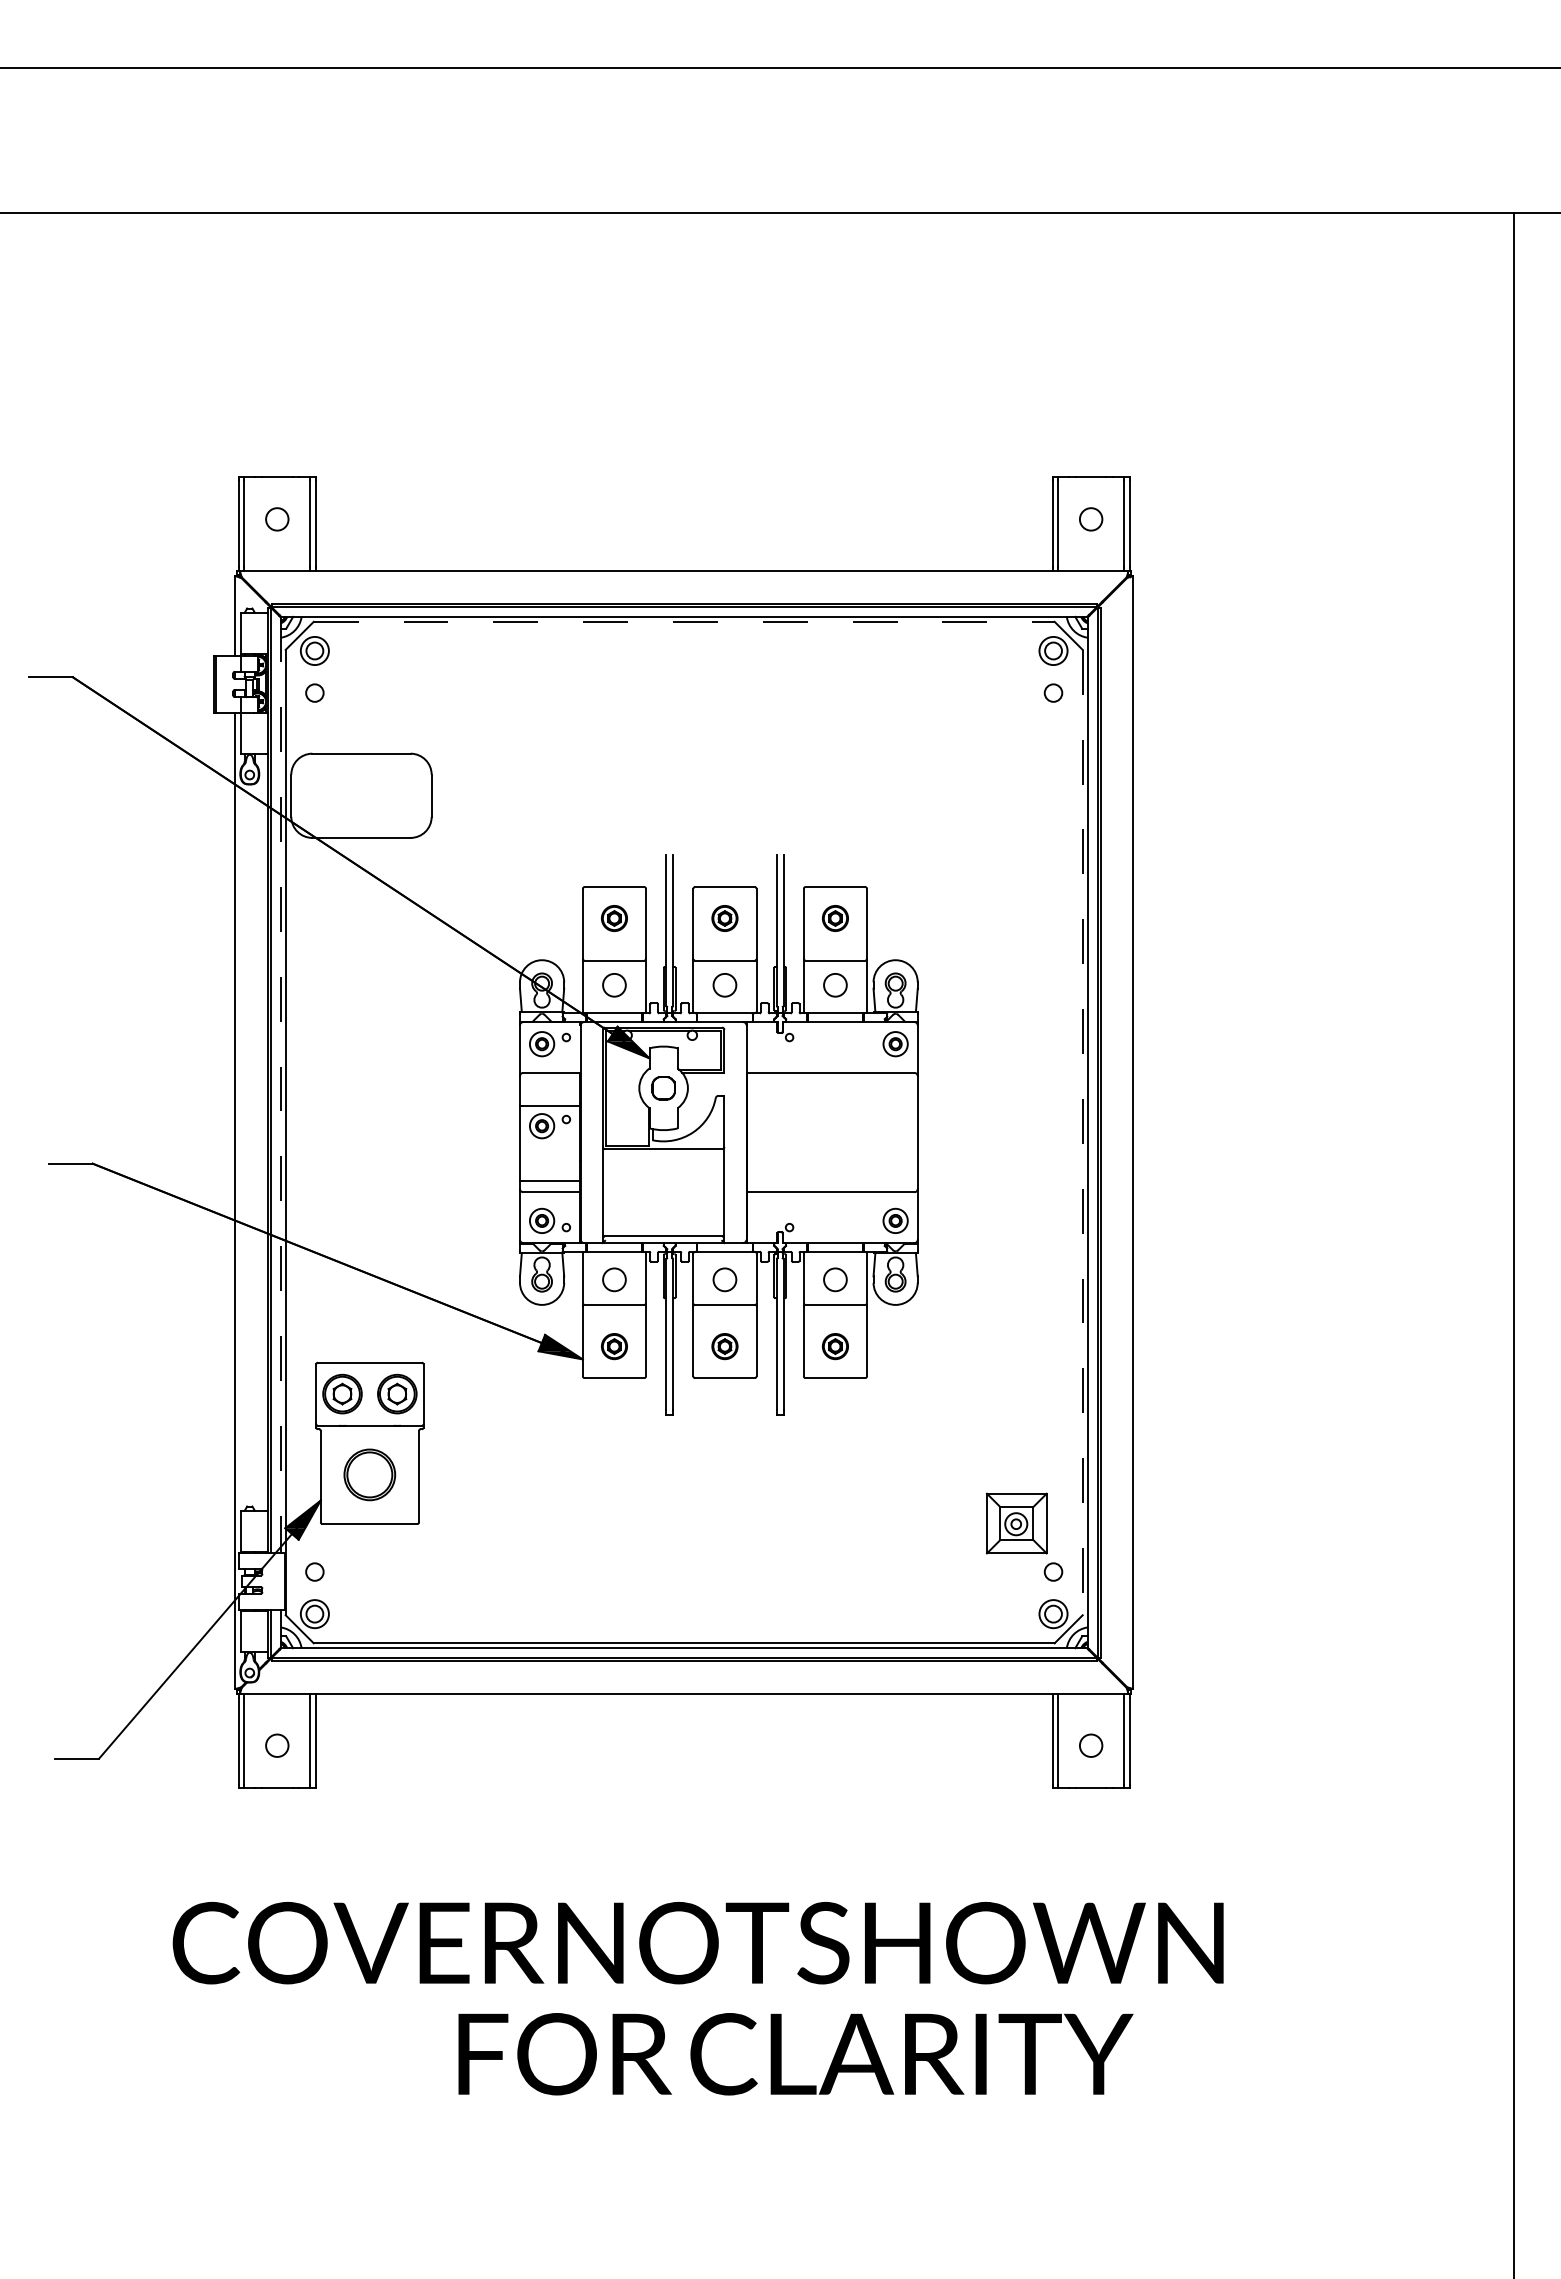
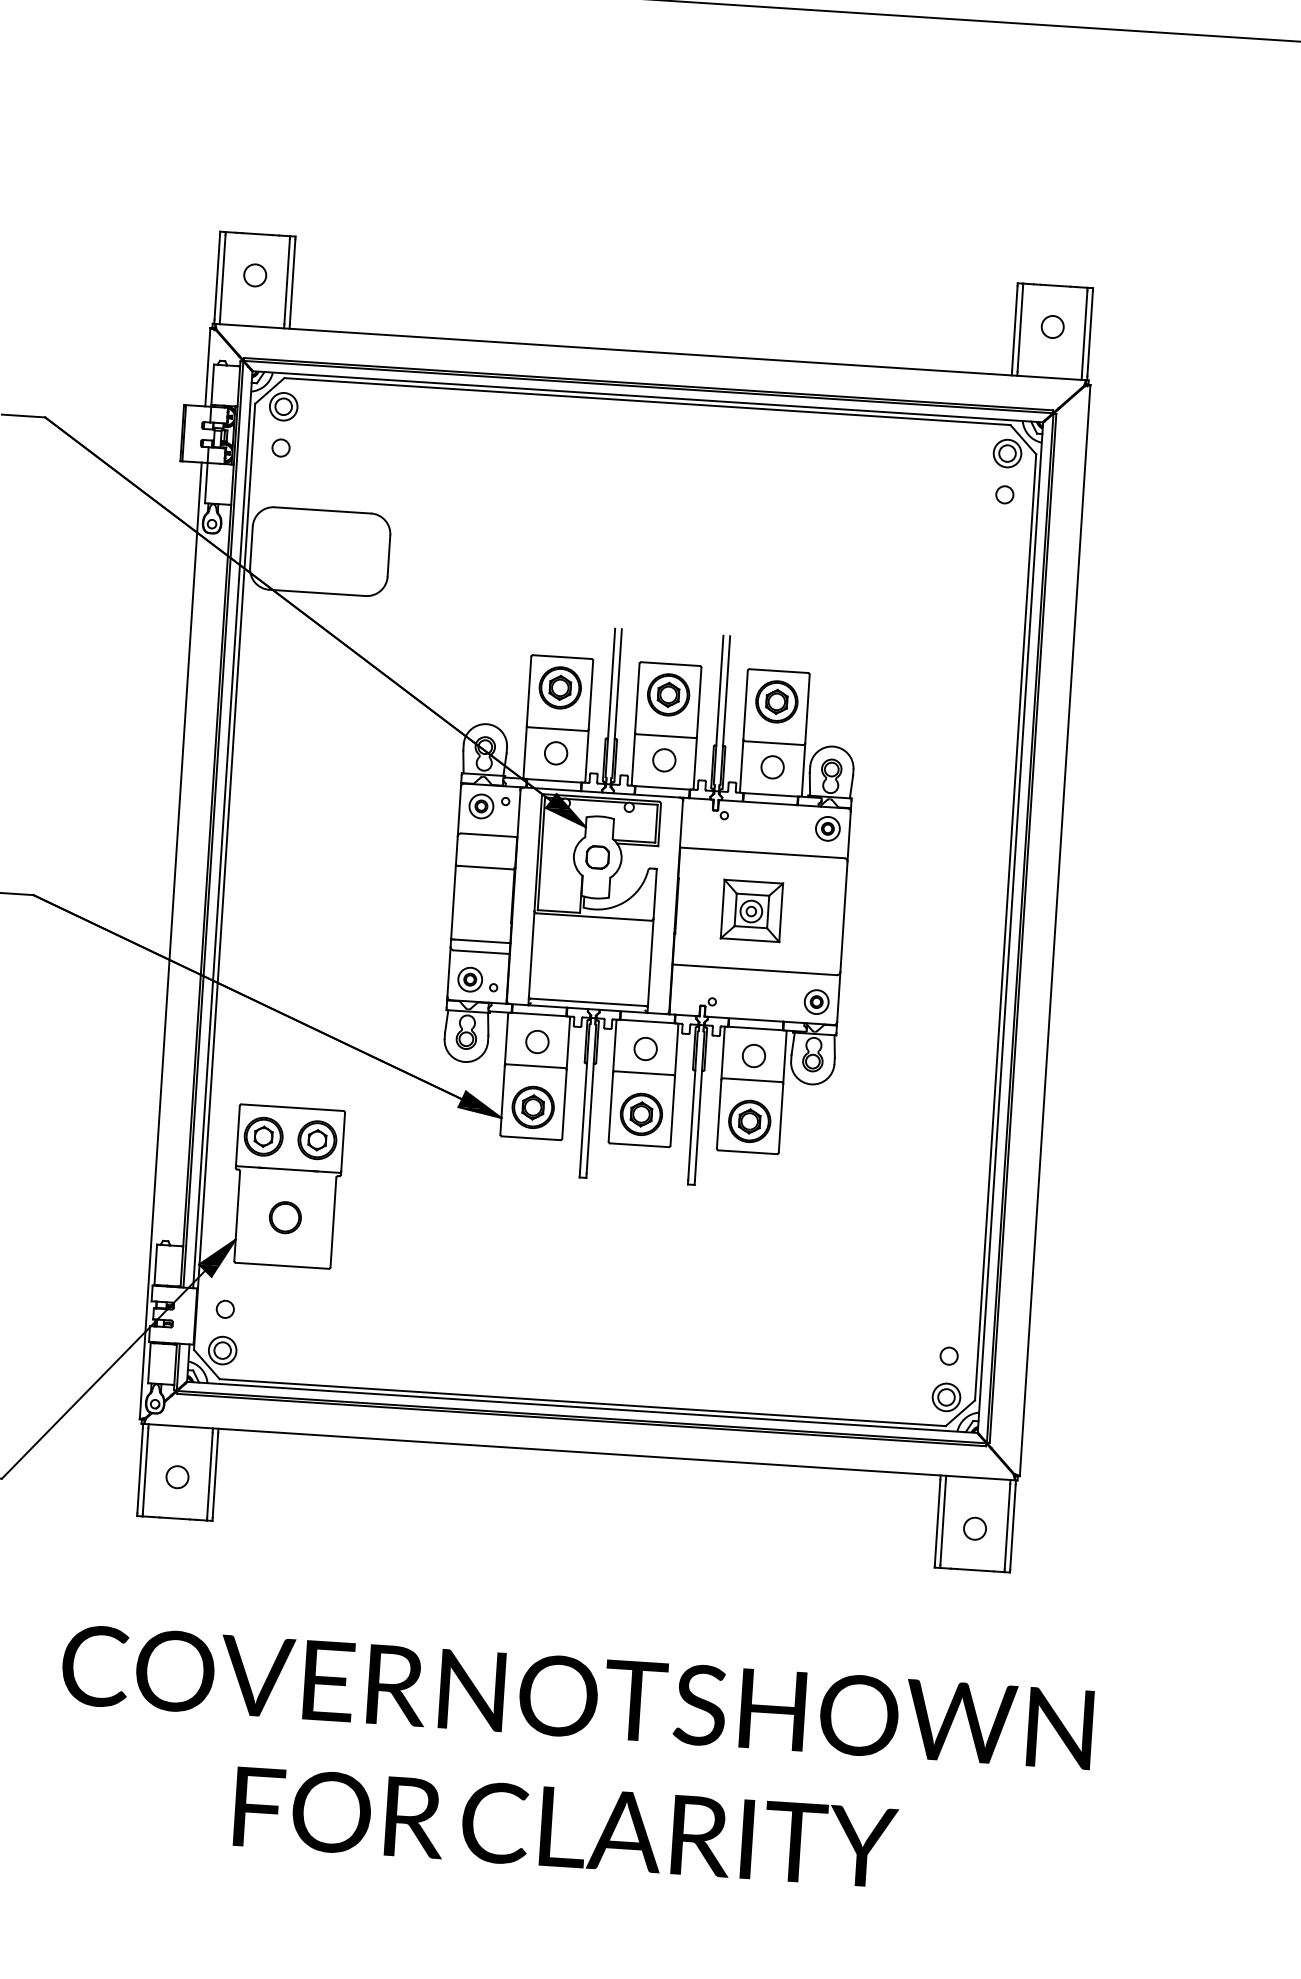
line: (684, 621) -> (647, 401), dashed -> solid
part: (614, 918) -> (560, 687), size x1.67
part: (724, 918) -> (668, 694), size x1.67
part: (835, 918) -> (776, 701), size x1.67
line: (280, 1085) -> (222, 830), dashed -> solid
part: (549, 1126) -> (483, 887), removed
line: (1082, 1132) -> (1005, 927), dashed -> solid
part: (614, 1346) -> (533, 1107), size x1.67
part: (724, 1346) -> (641, 1114), size x1.67
part: (835, 1346) -> (749, 1121), size x1.67
circle: (369, 1474) -> (285, 1217), size x0.62
part: (1016, 1523) -> (751, 910), moved
text: (795, 2054) -> (565, 1827), moved

